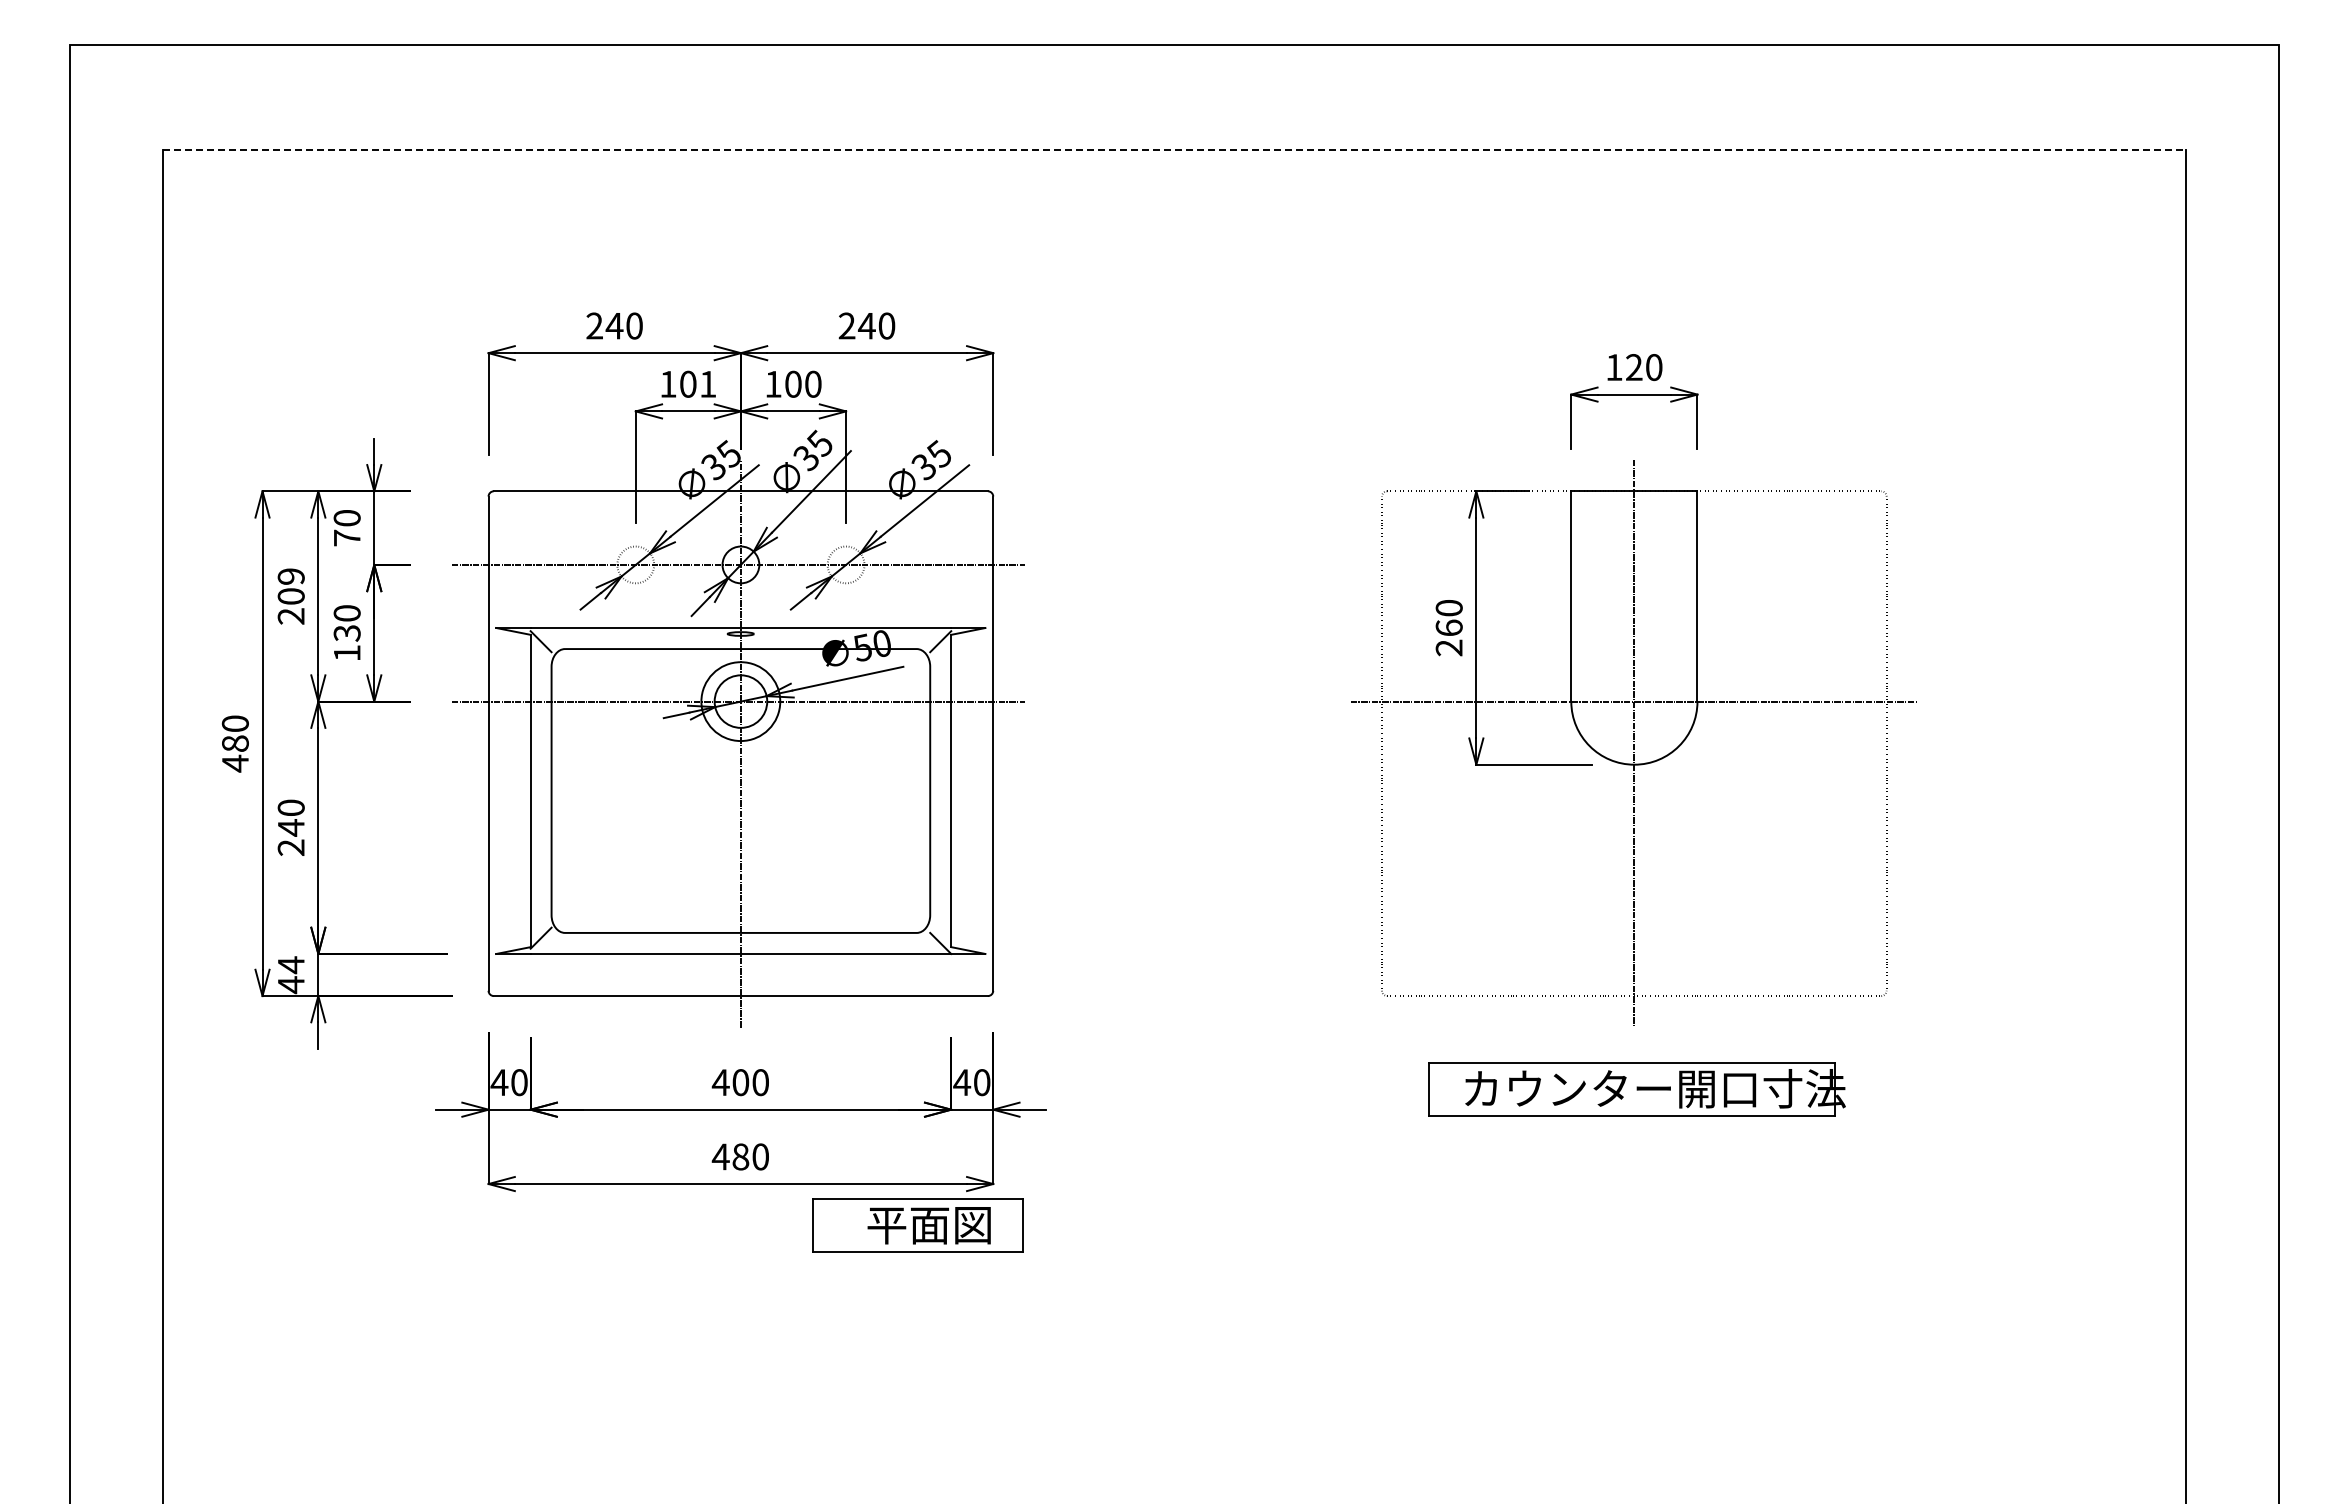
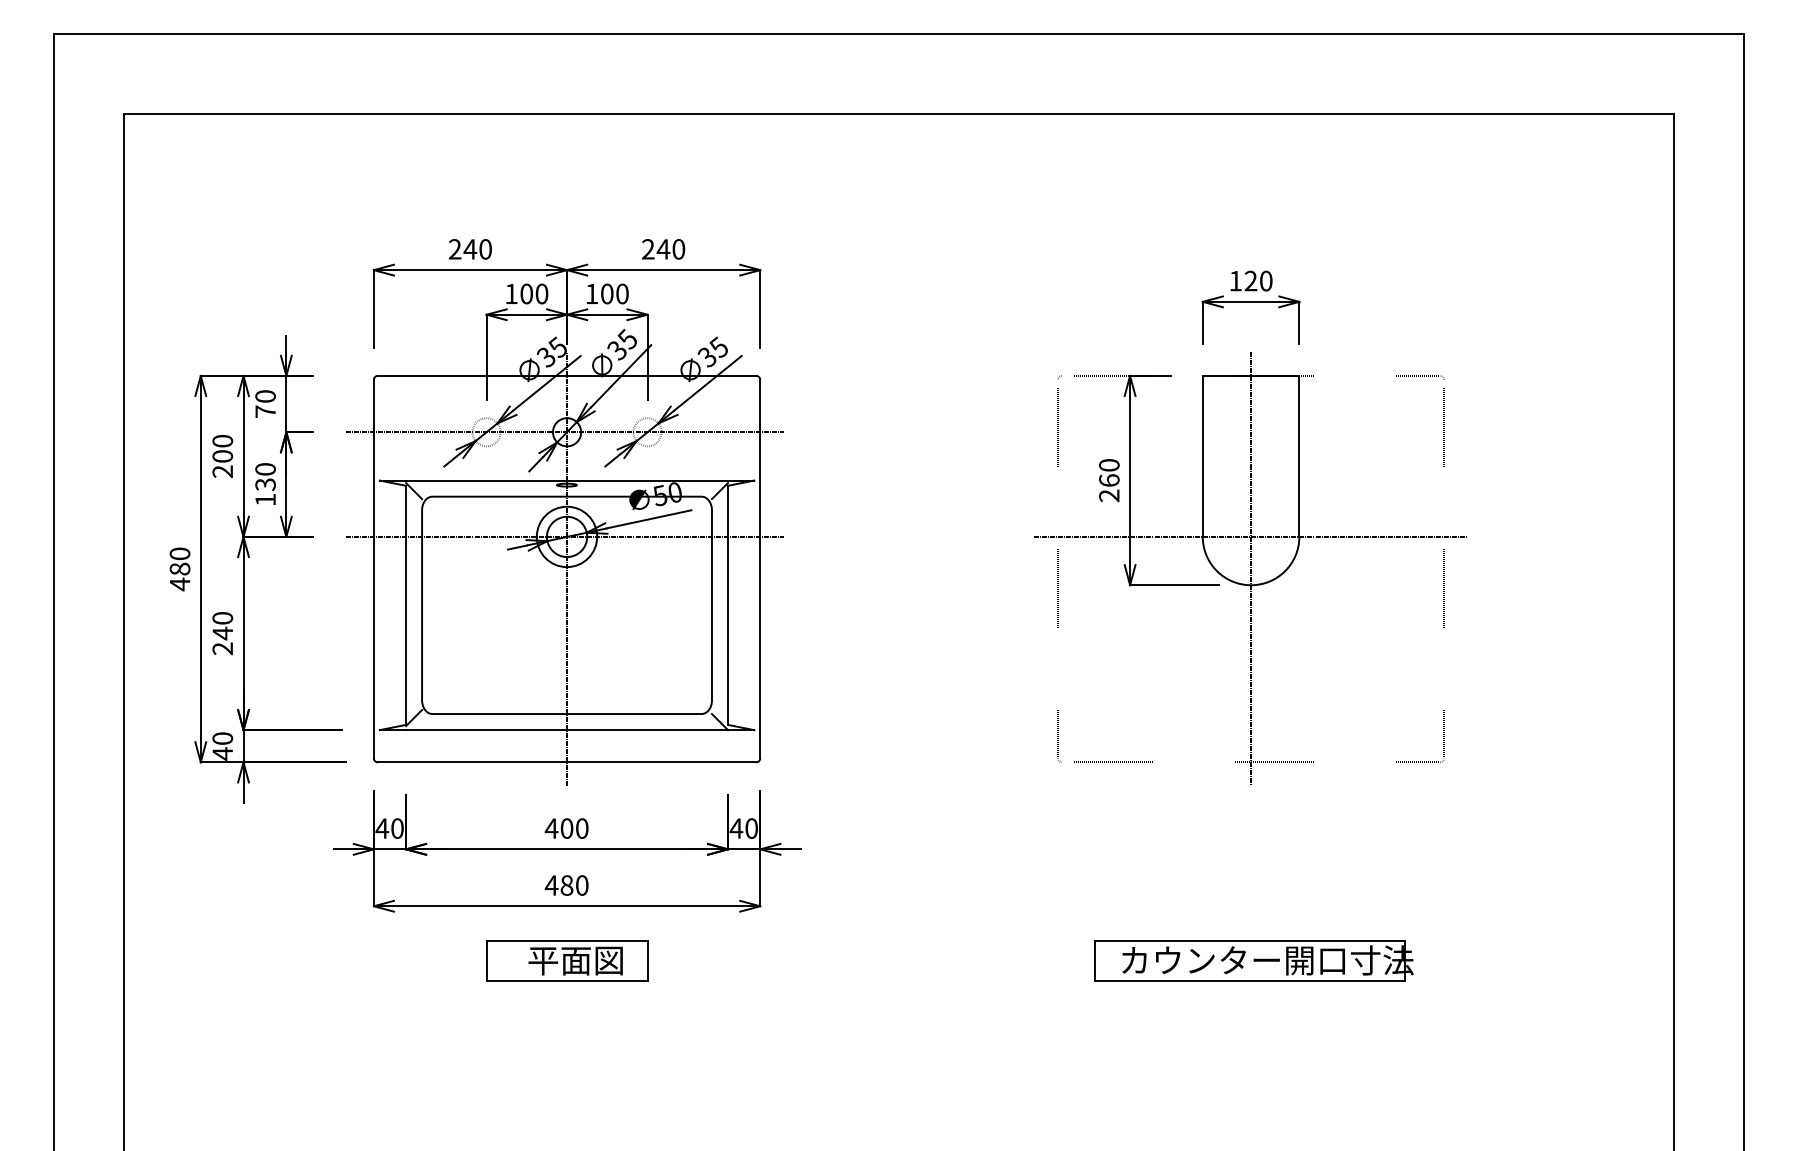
line: (1174, 149) -> (899, 114), dashed -> solid
text: (708, 383) -> (542, 293), 101 -> 100
text: (290, 576) -> (222, 441), 209 -> 200
text: (290, 965) -> (222, 738), 44 -> 40
part: (1636, 1089) -> (1253, 960), moved
part: (917, 1225) -> (566, 960), moved

